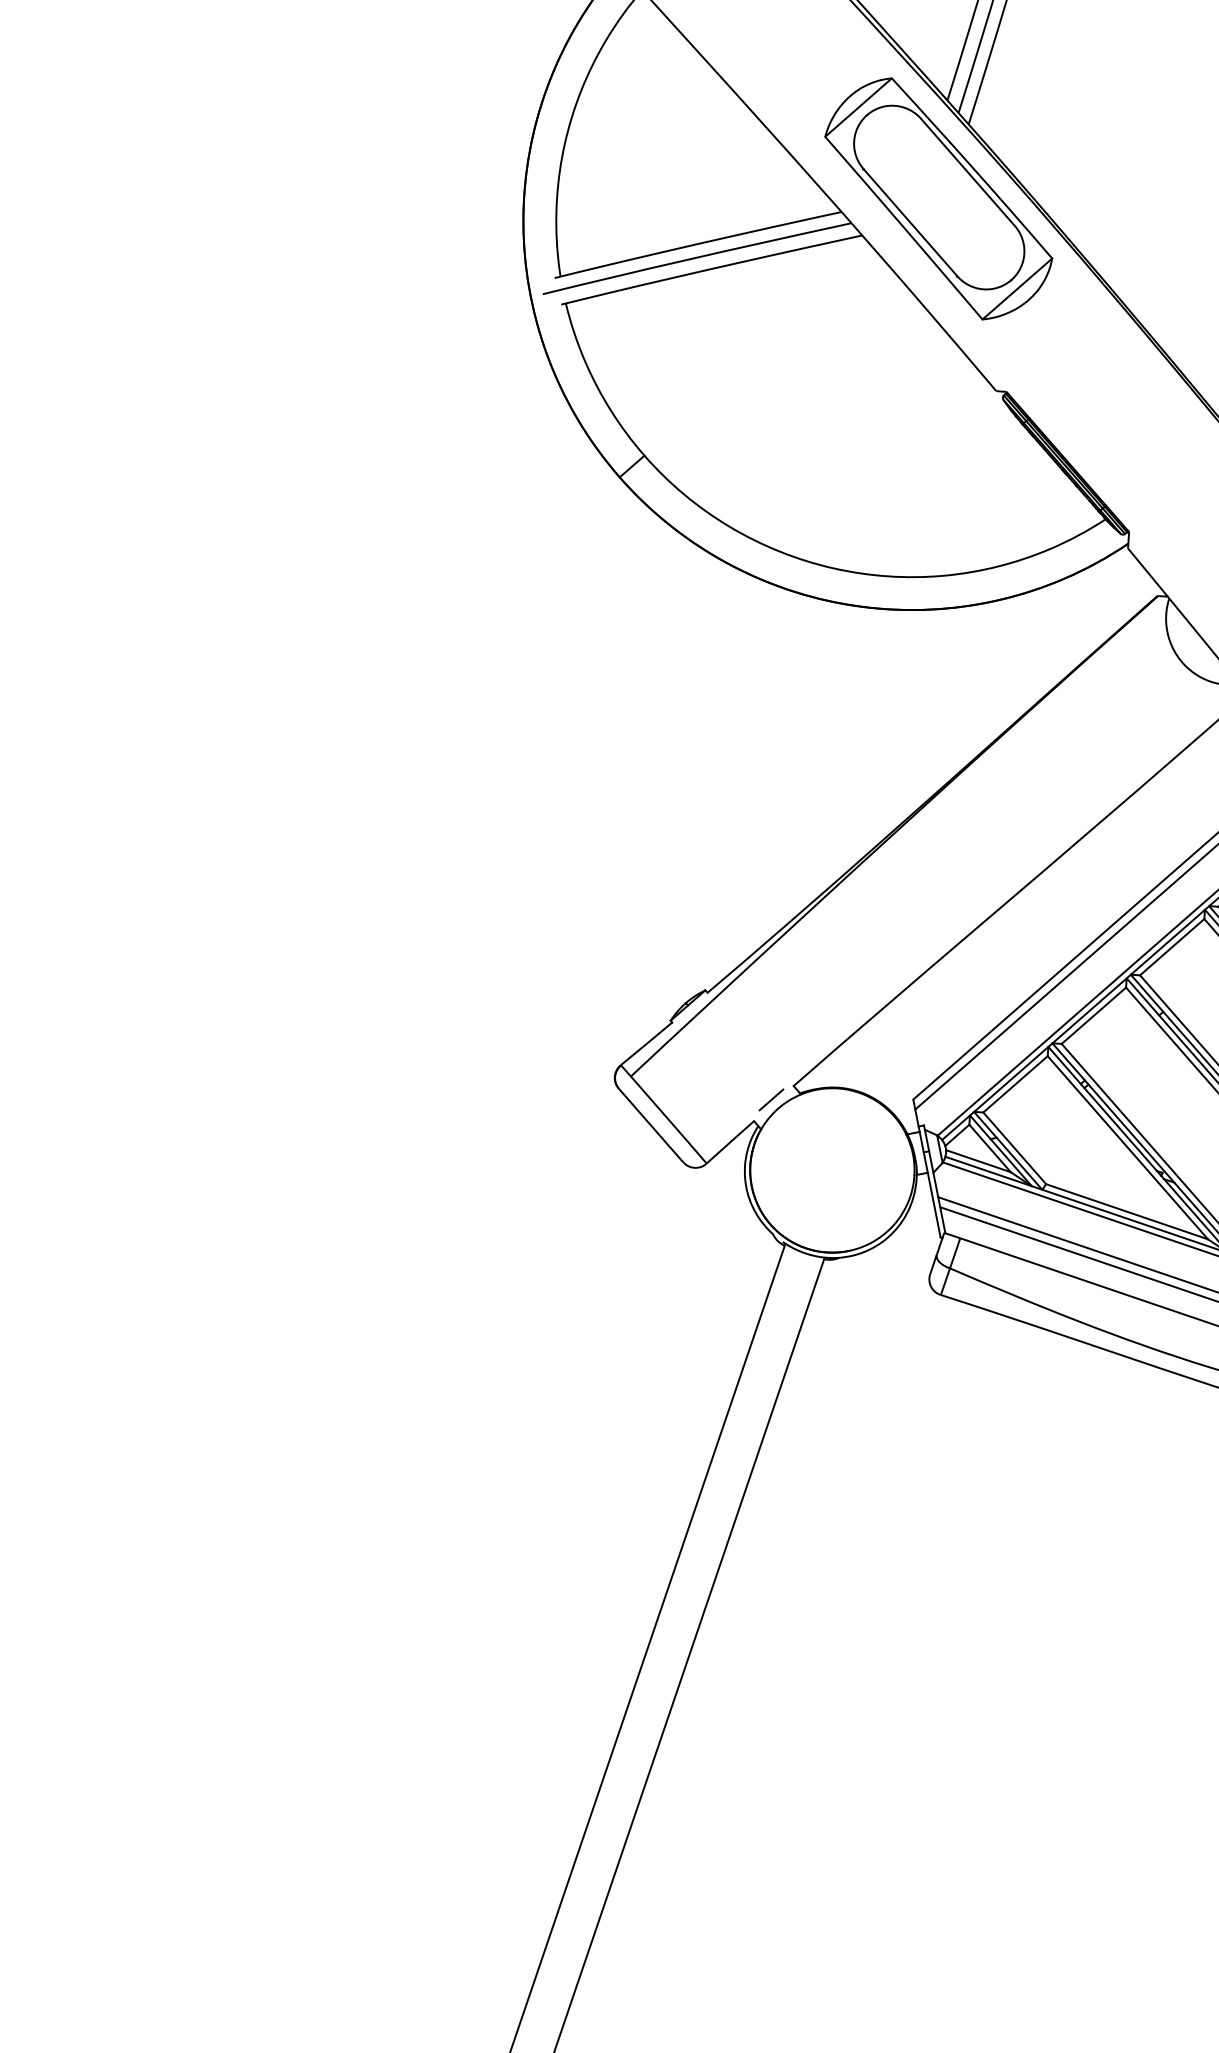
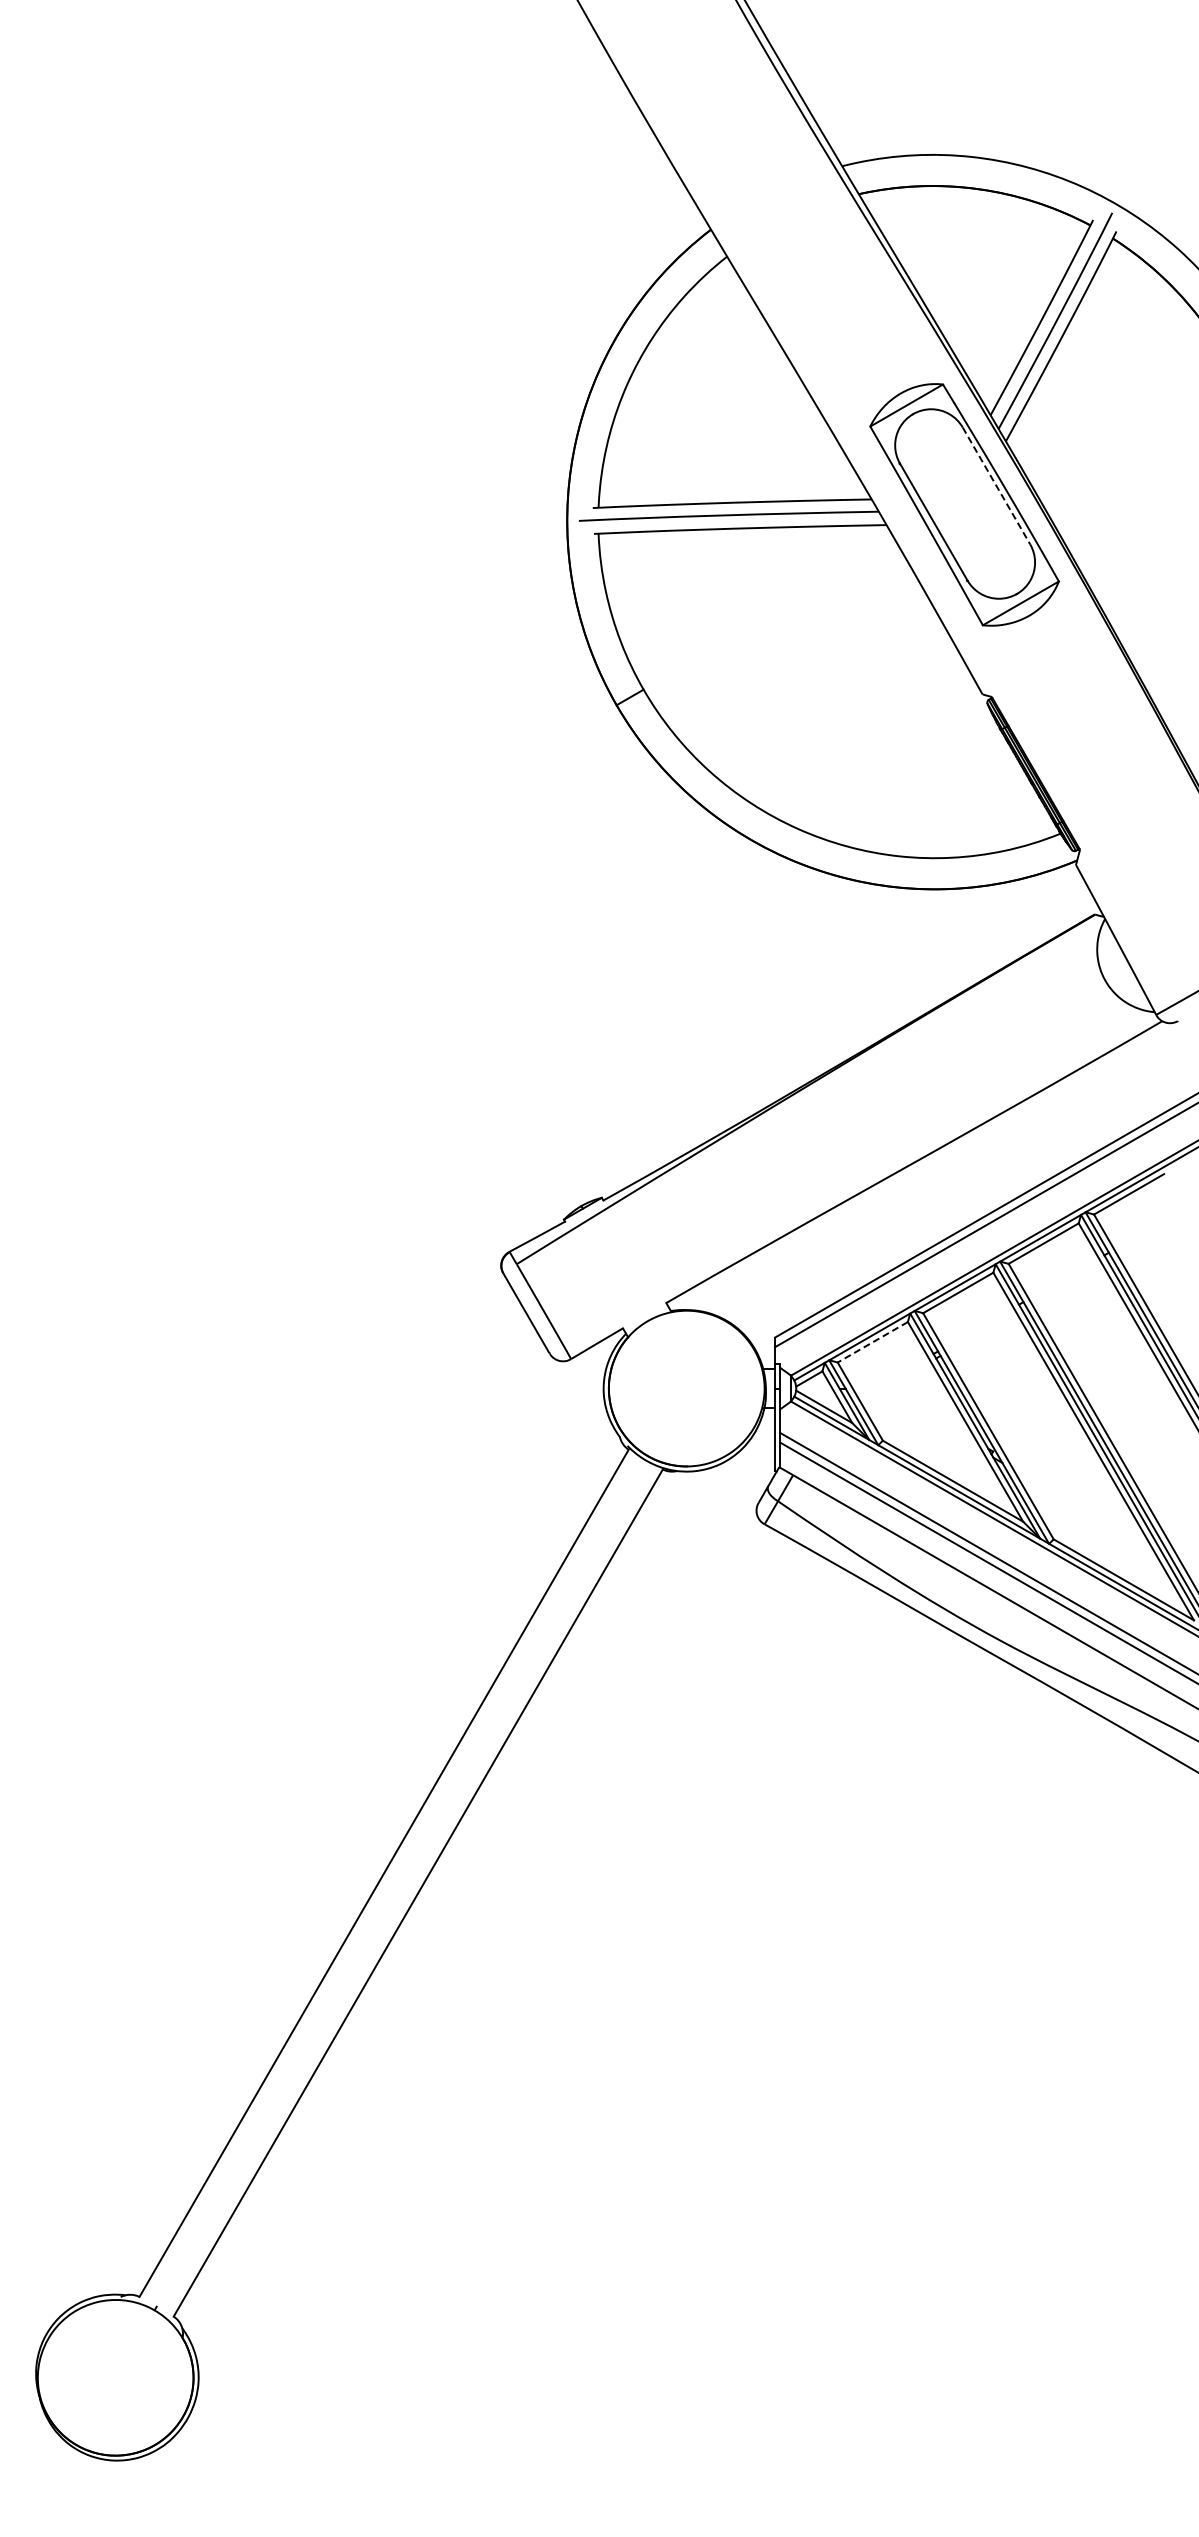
line: (968, 173) -> (996, 486), solid -> dashed
line: (1015, 1084) -> (872, 1342), solid -> dashed
line: (771, 1099) -> (643, 1311), removed

